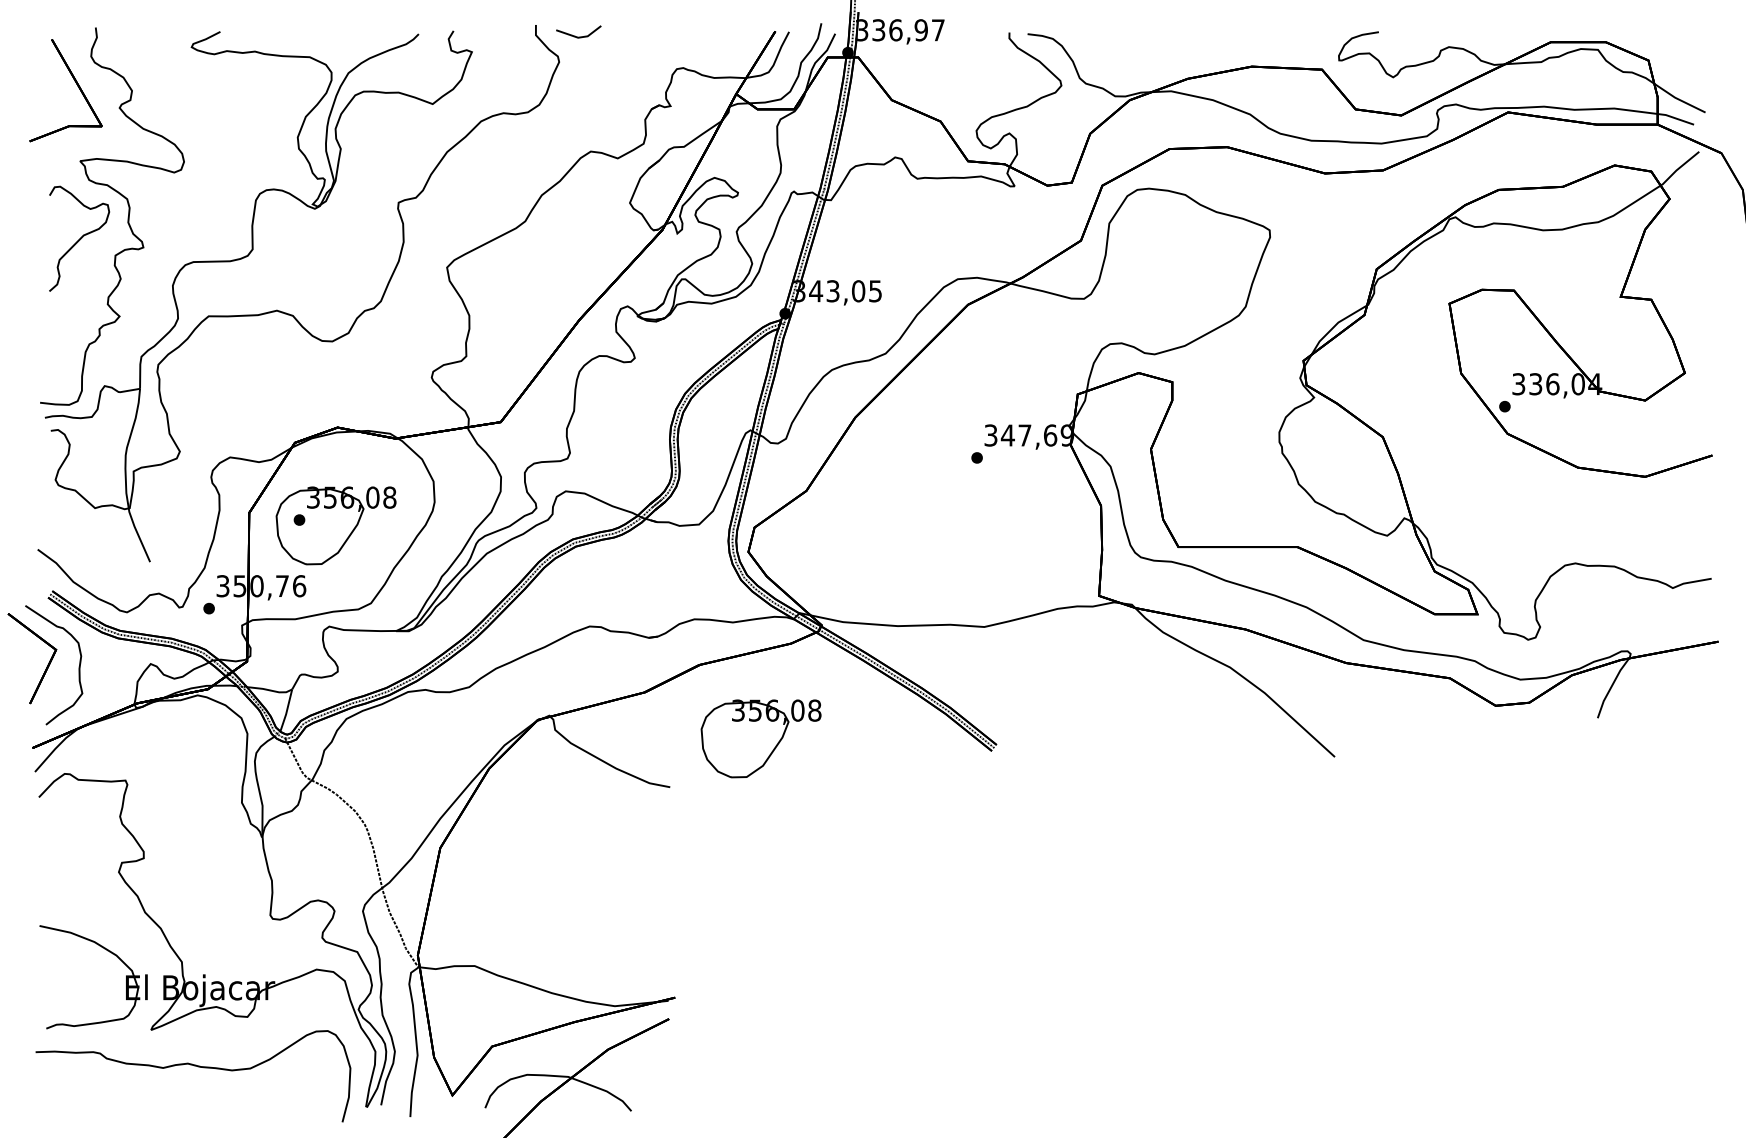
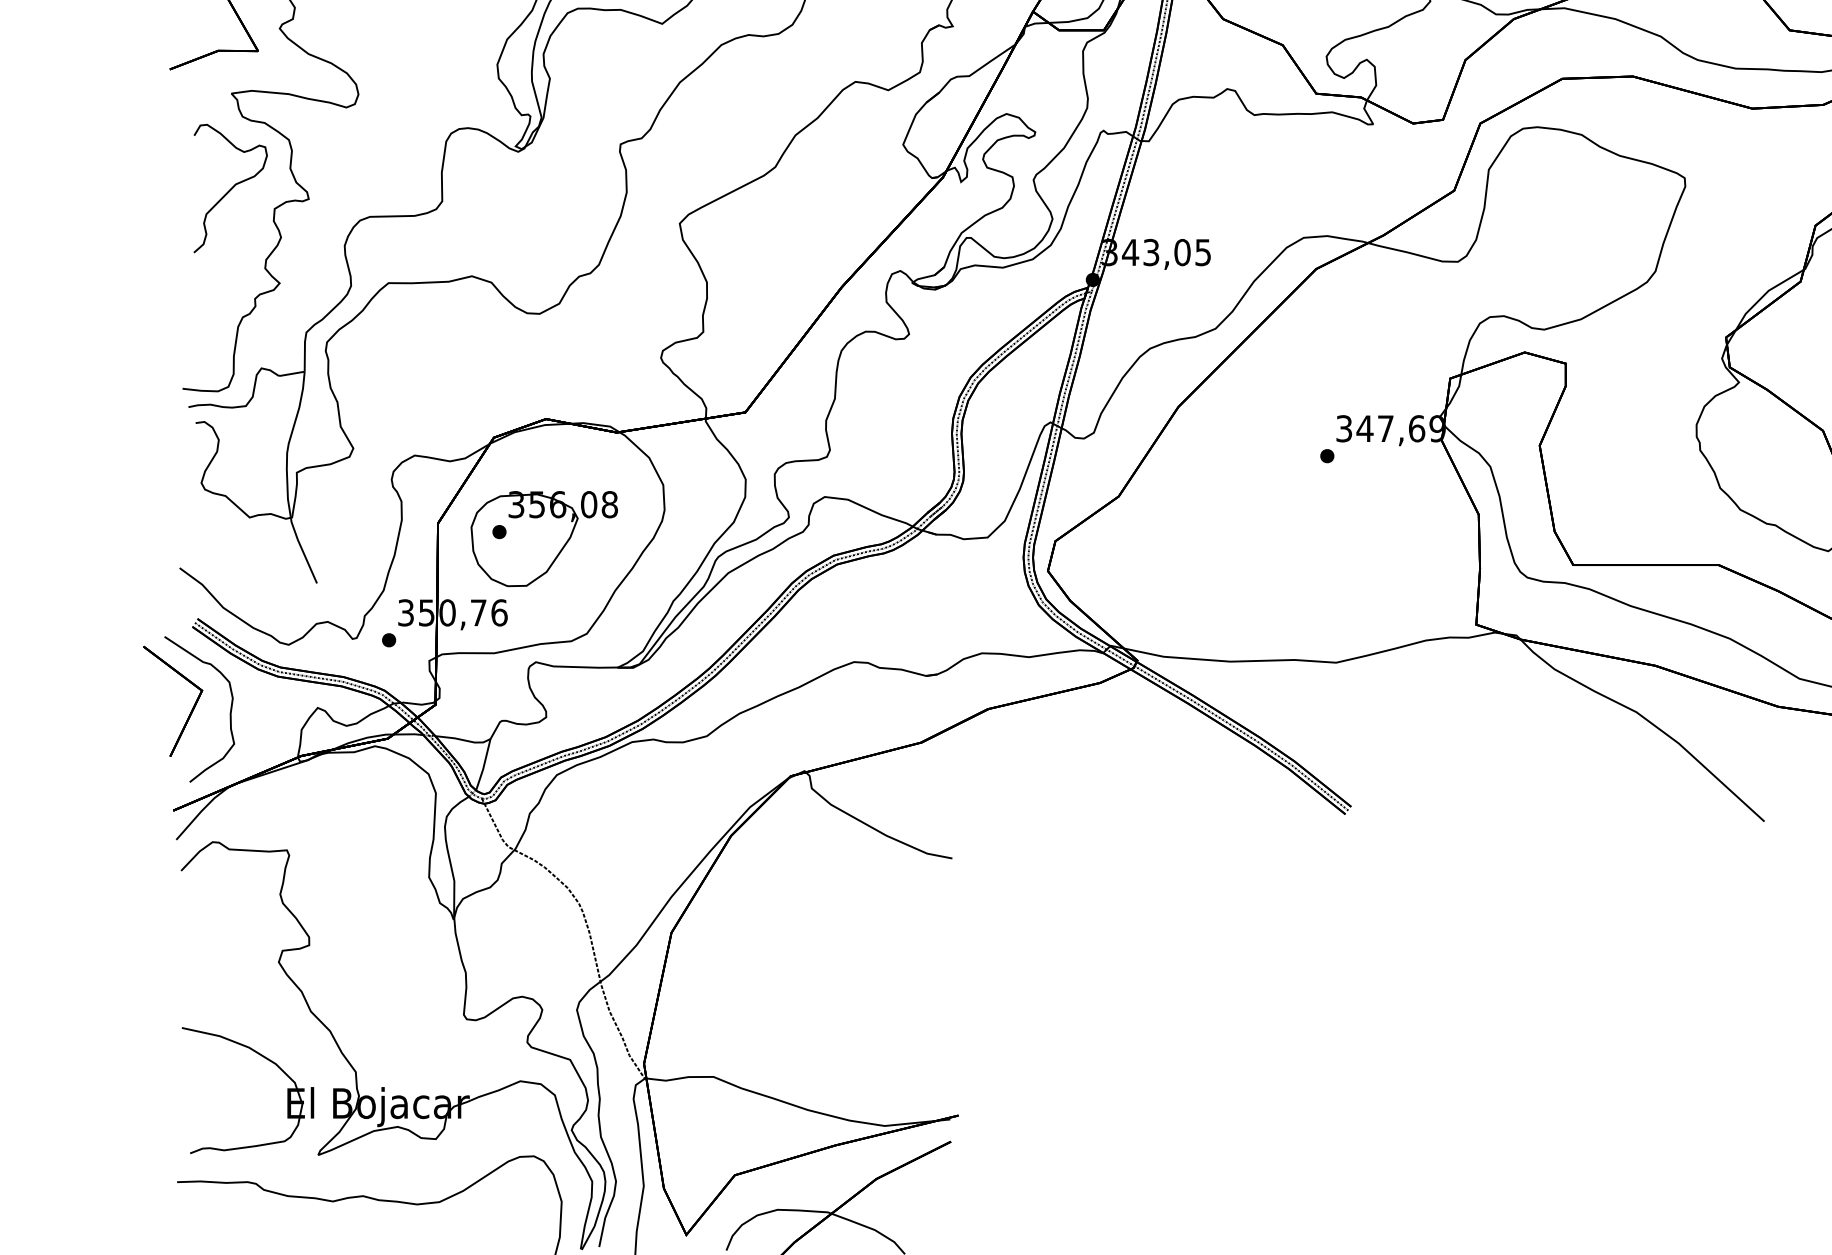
part: (760, 738) -> (1062, 798), removed

